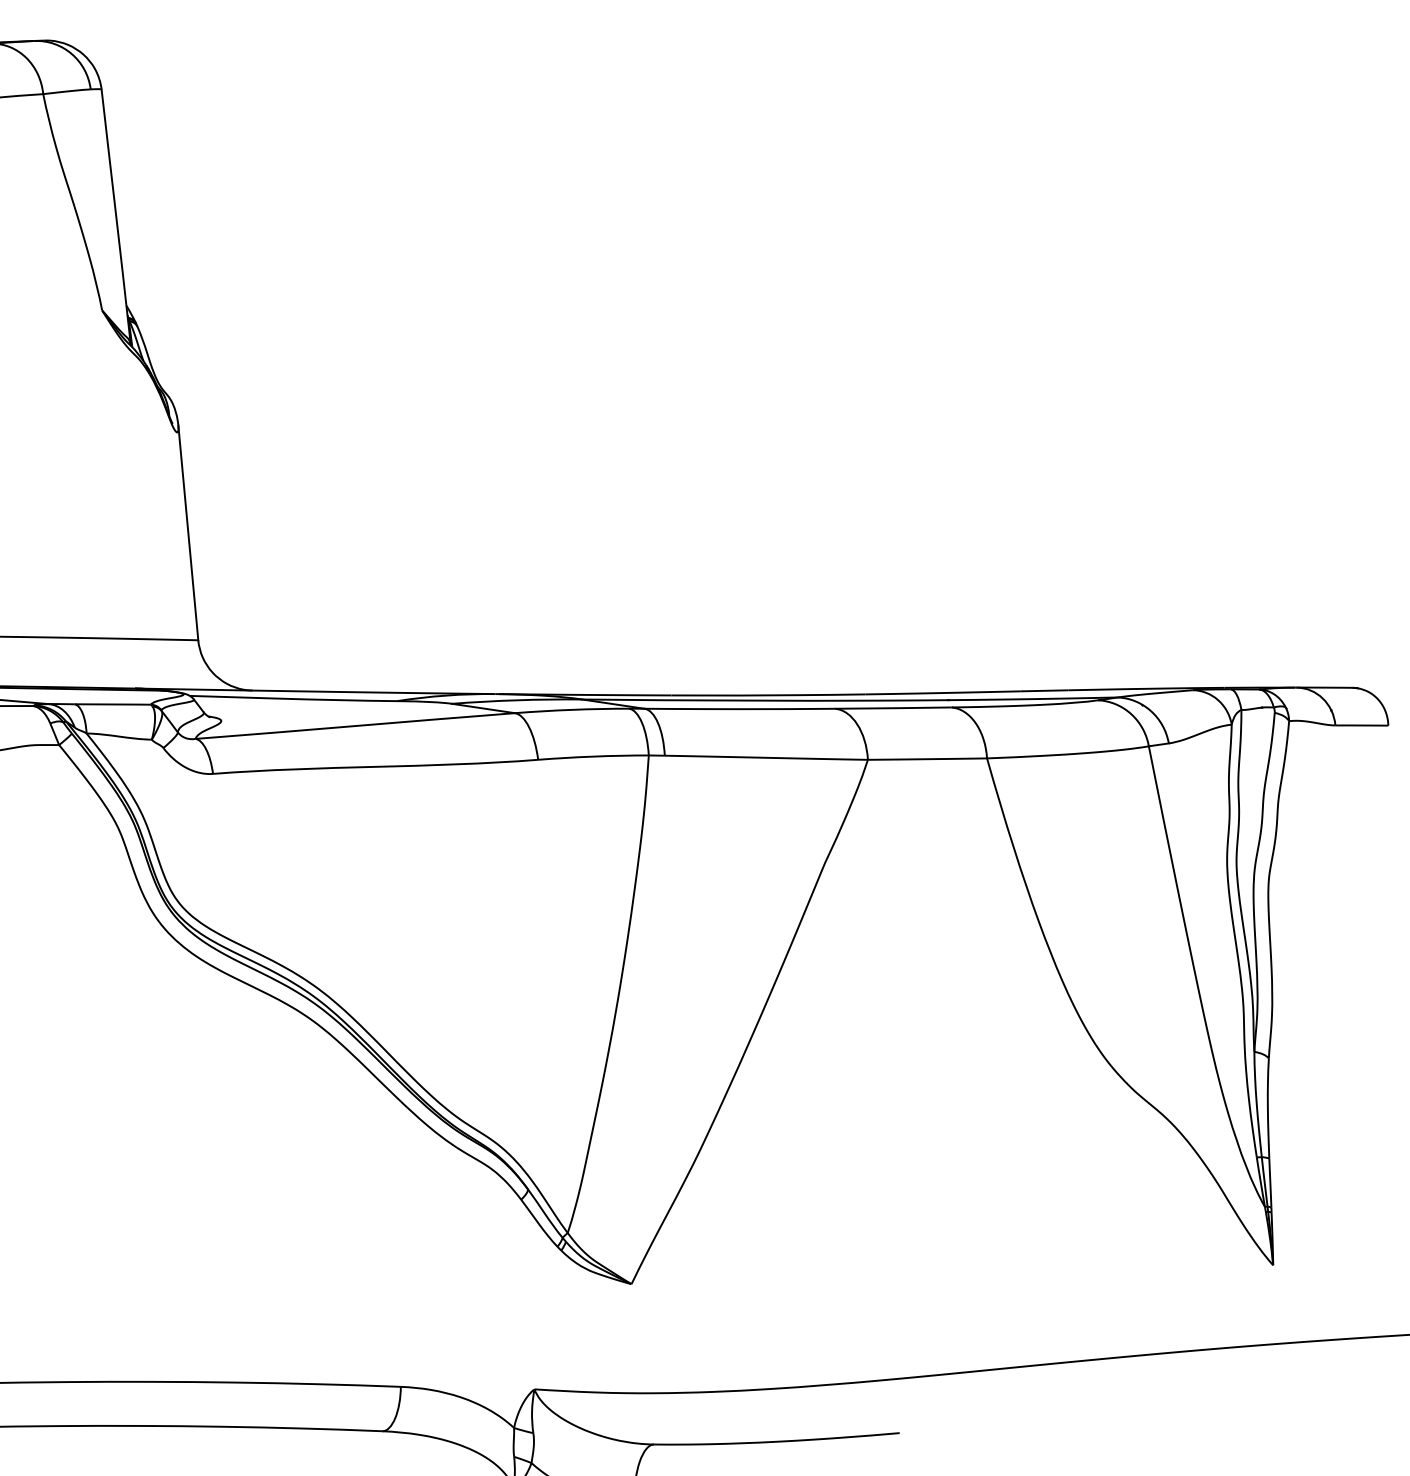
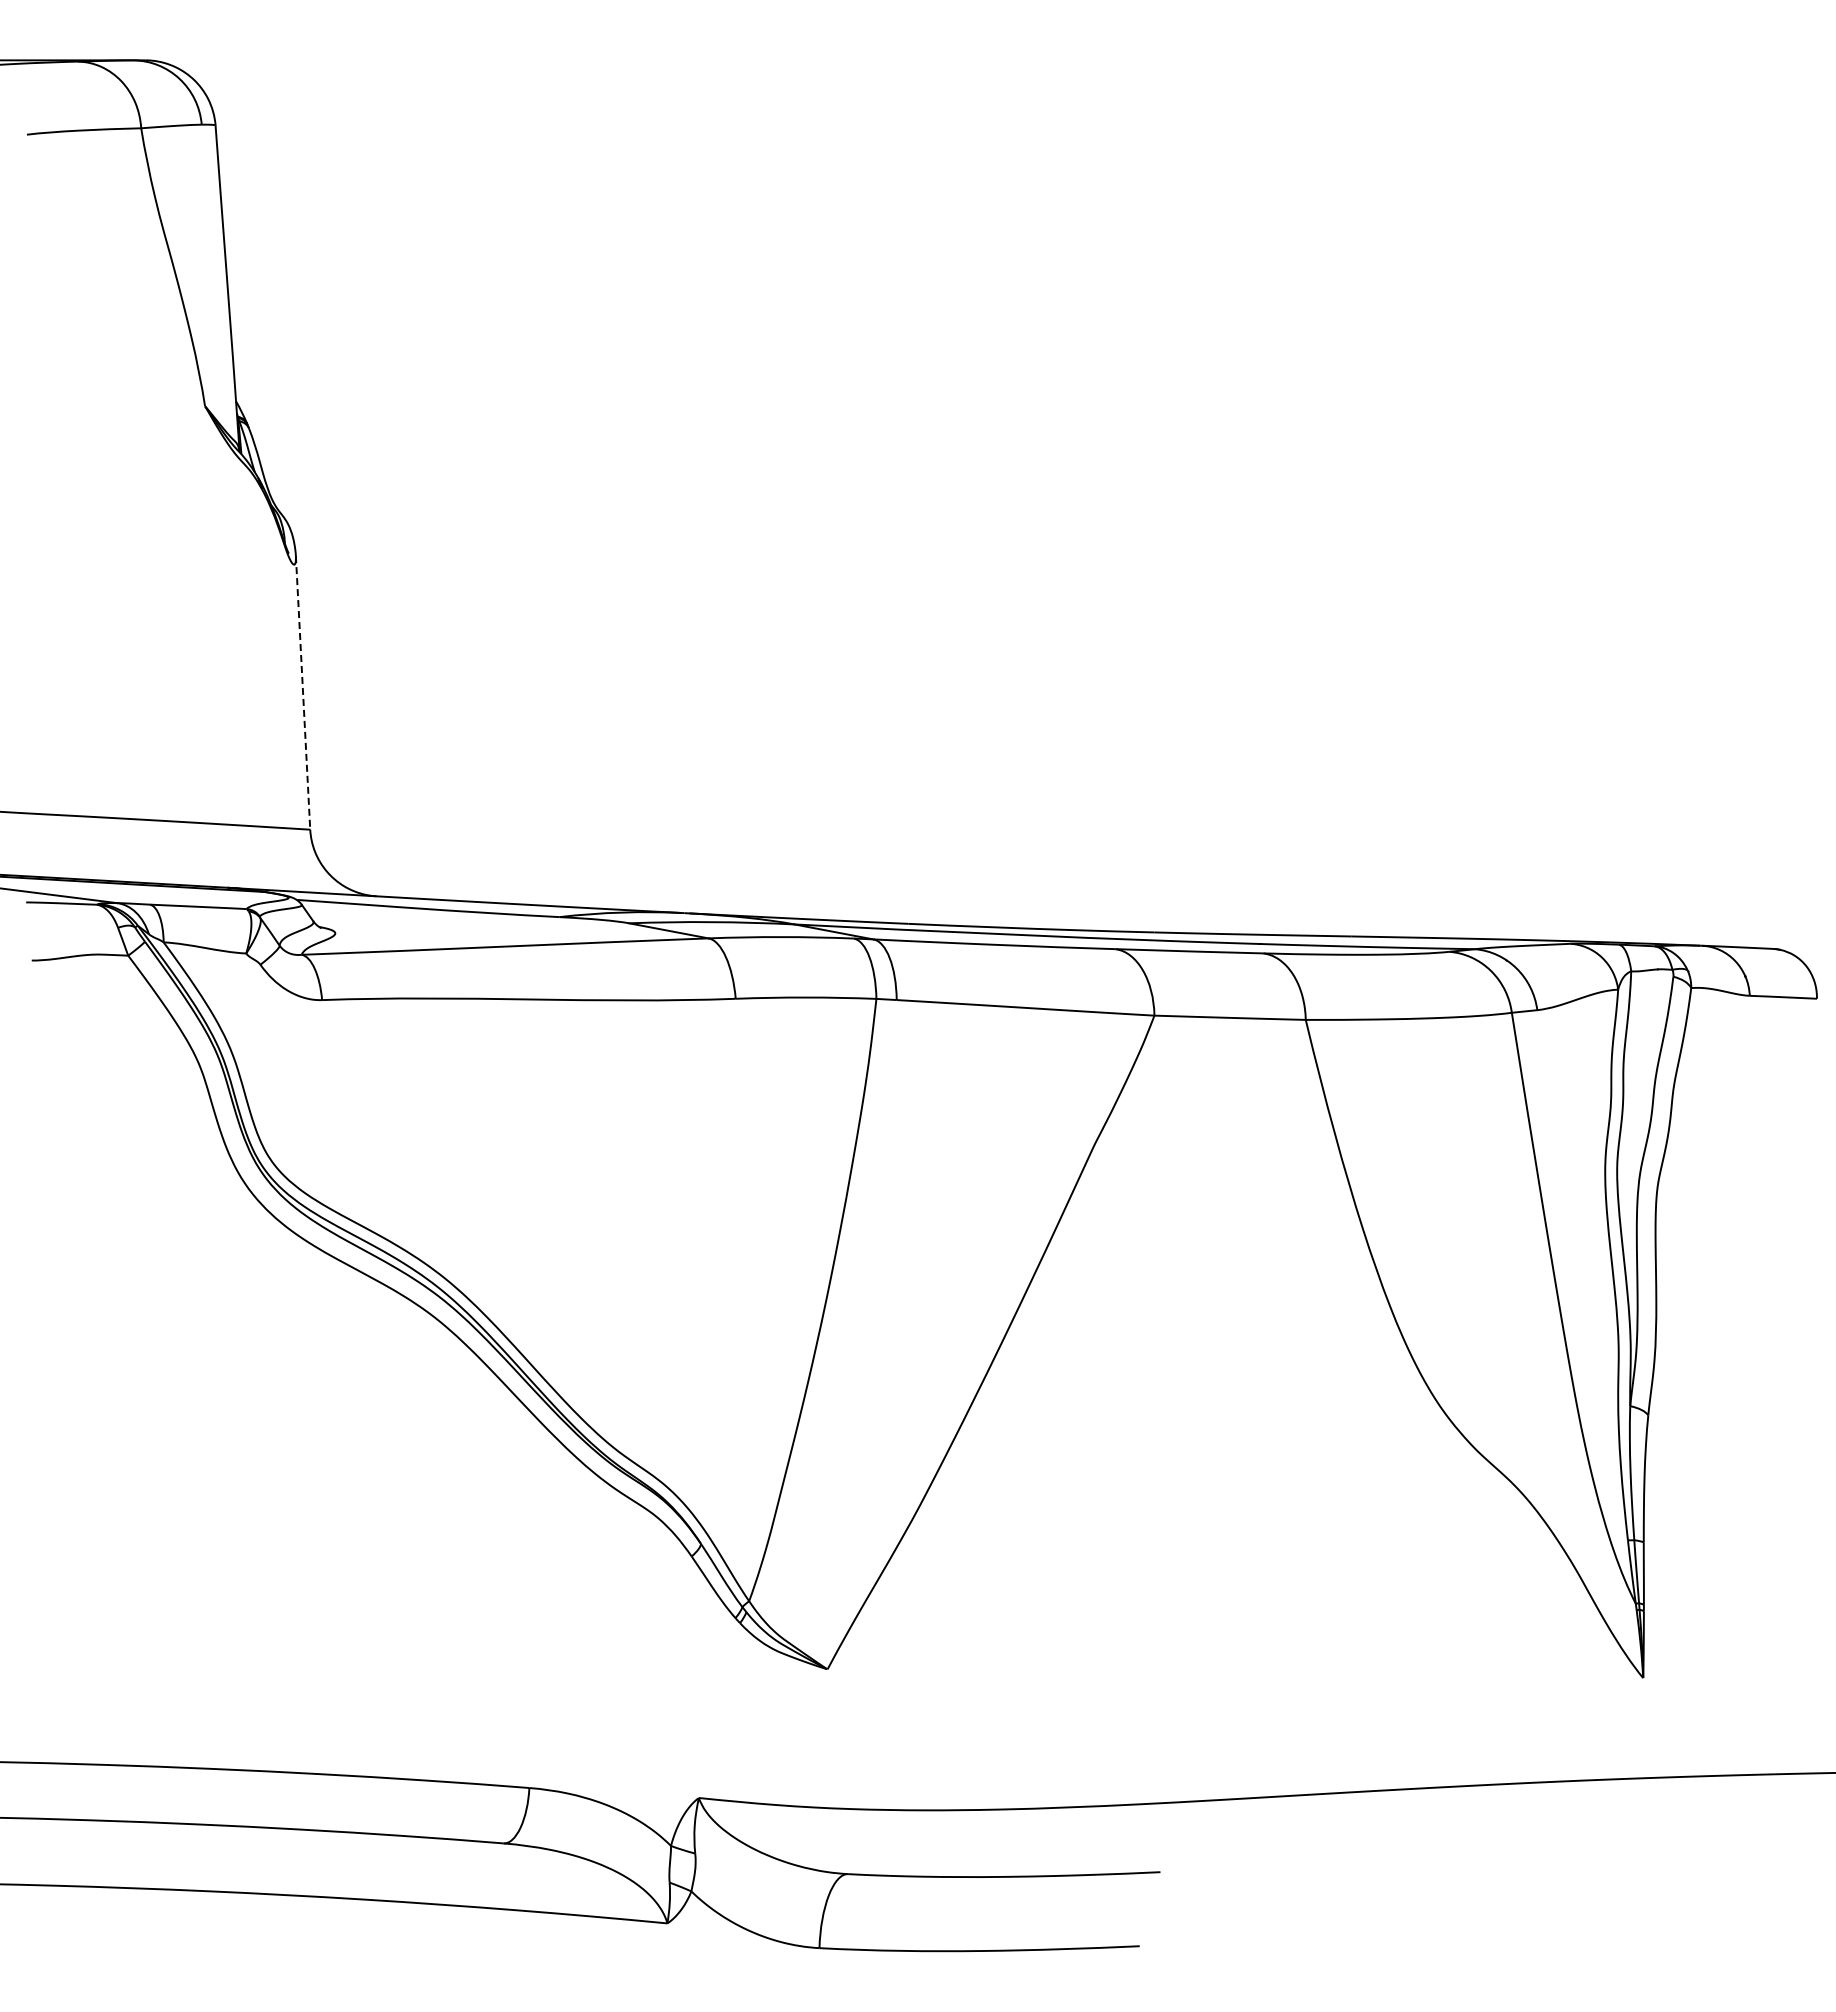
line: (188, 532) -> (303, 692), solid -> dashed

